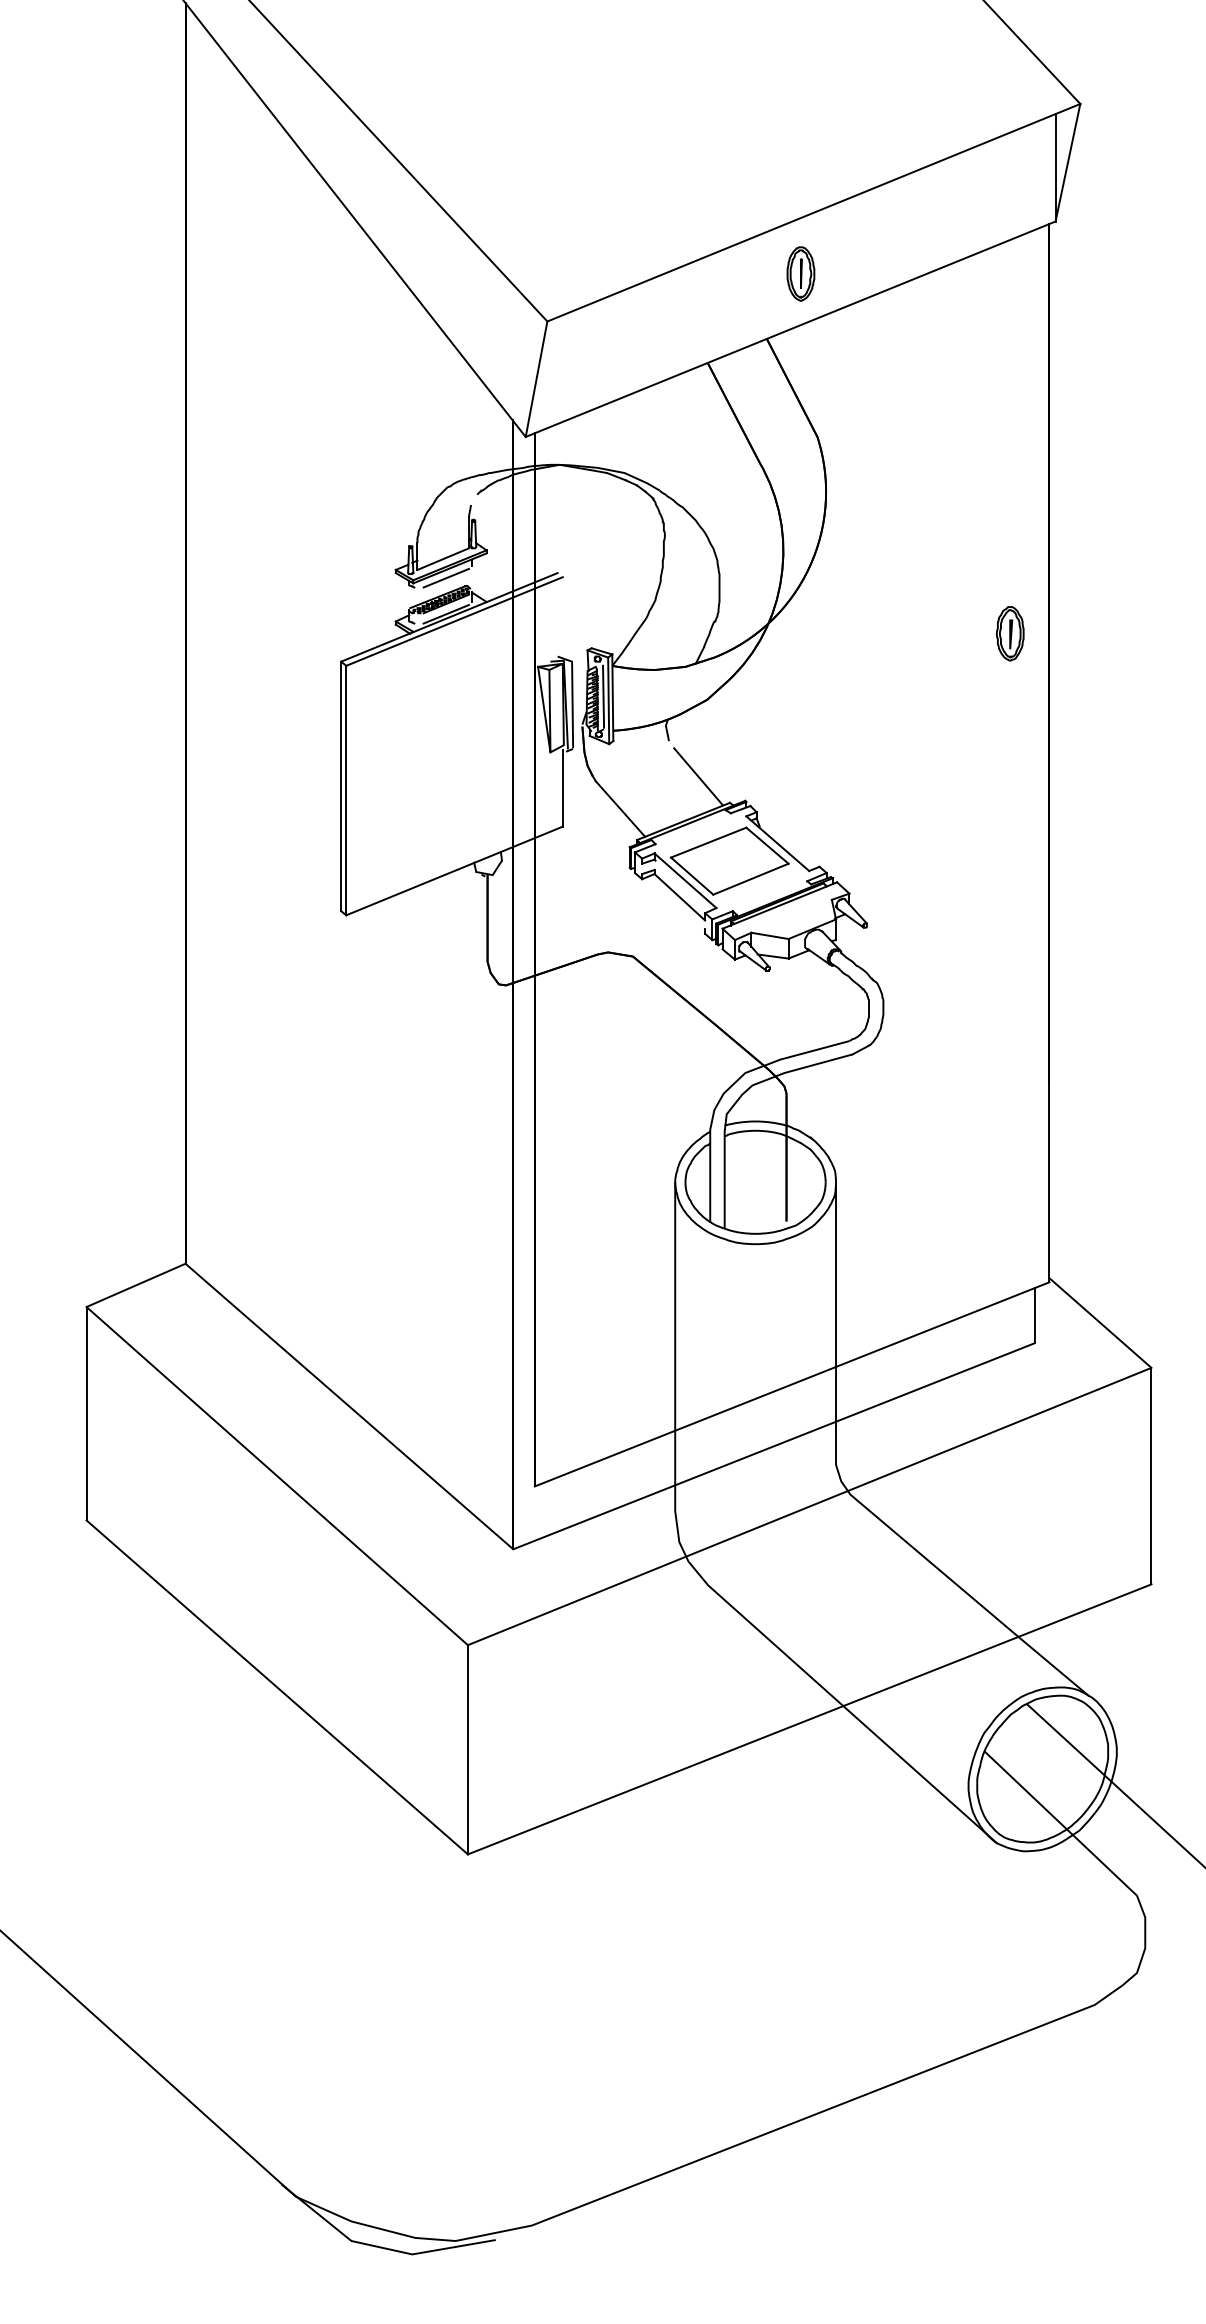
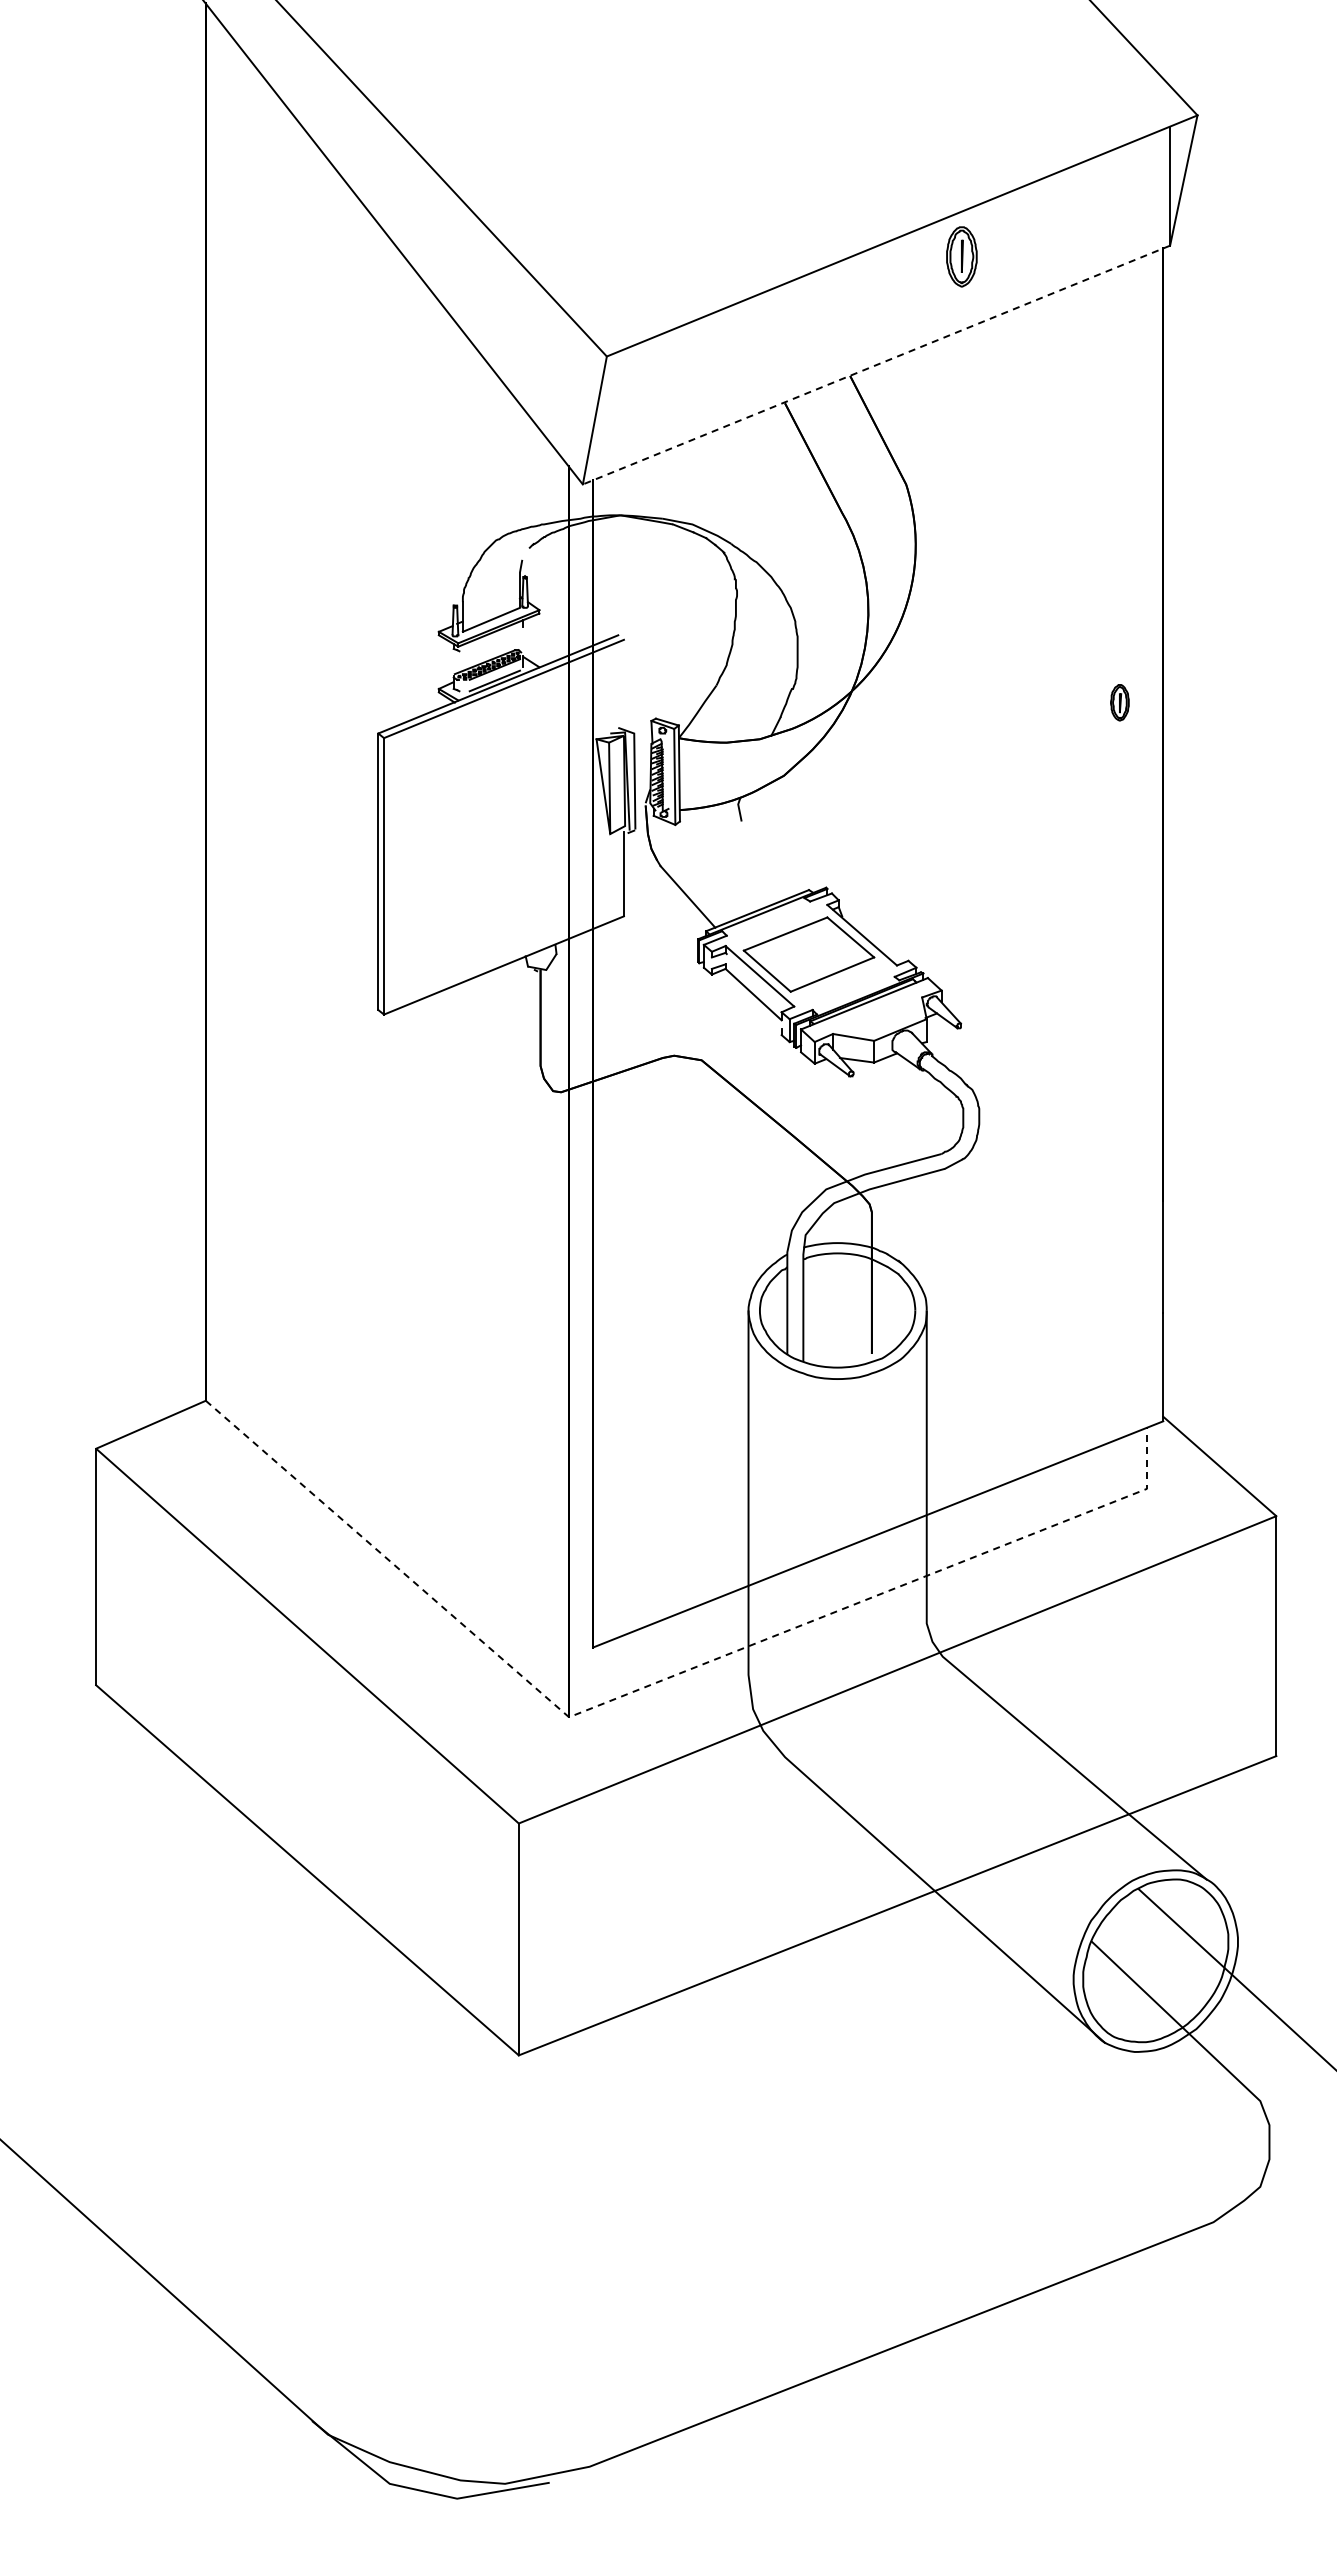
part: (800, 273) -> (961, 256), moved
line: (790, 329) -> (876, 365), solid -> dashed
line: (445, 577) -> (494, 640), removed
part: (1009, 633) -> (1119, 702), size x0.6
line: (603, 696) -> (668, 772), removed
line: (698, 776) -> (774, 860), removed
line: (597, 1516) -> (662, 1680), solid -> dashed

